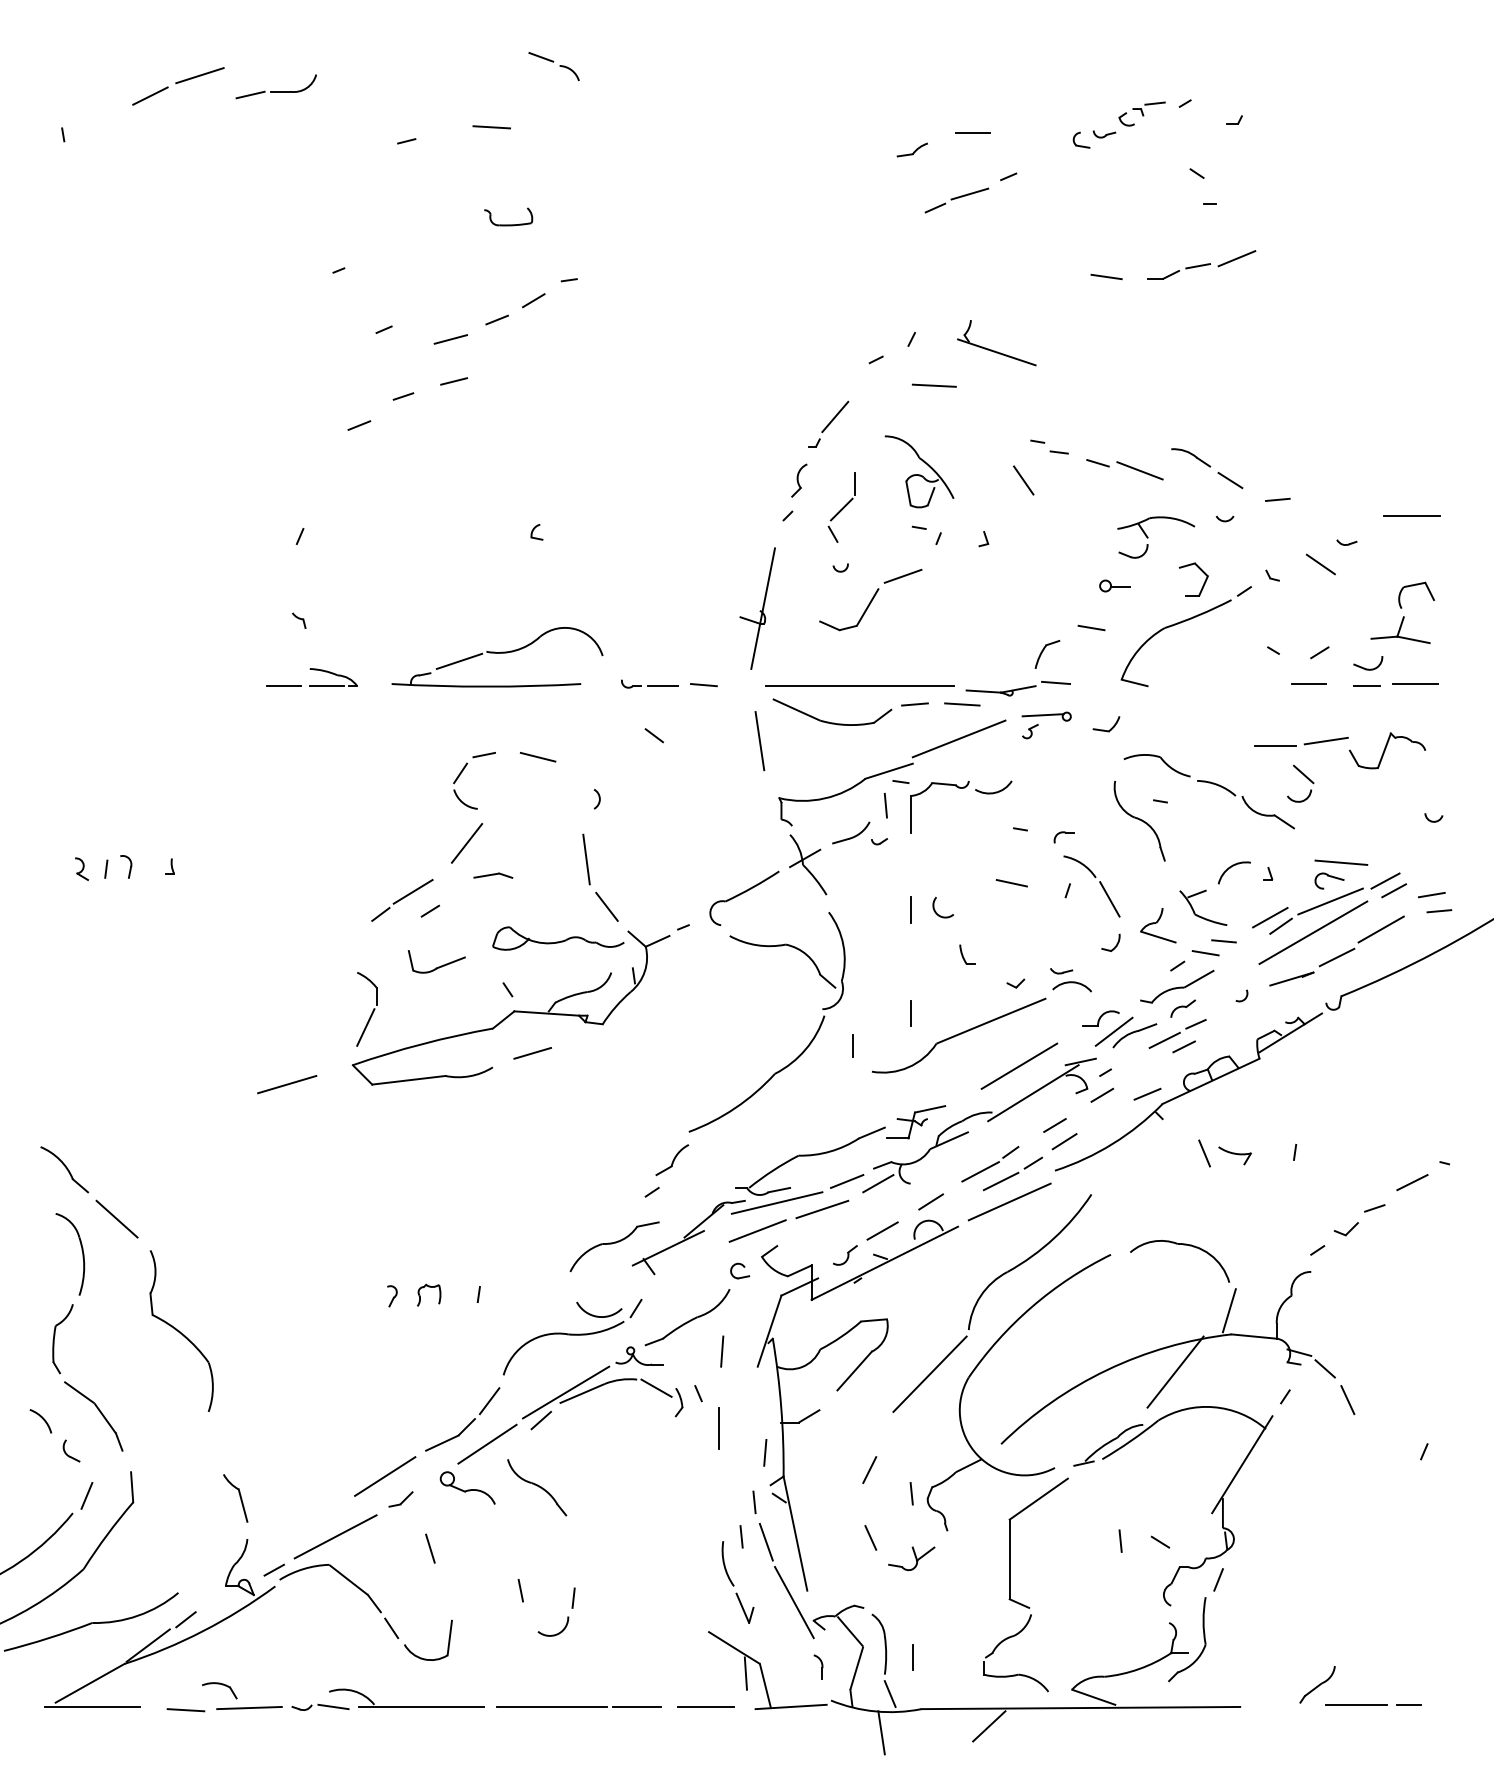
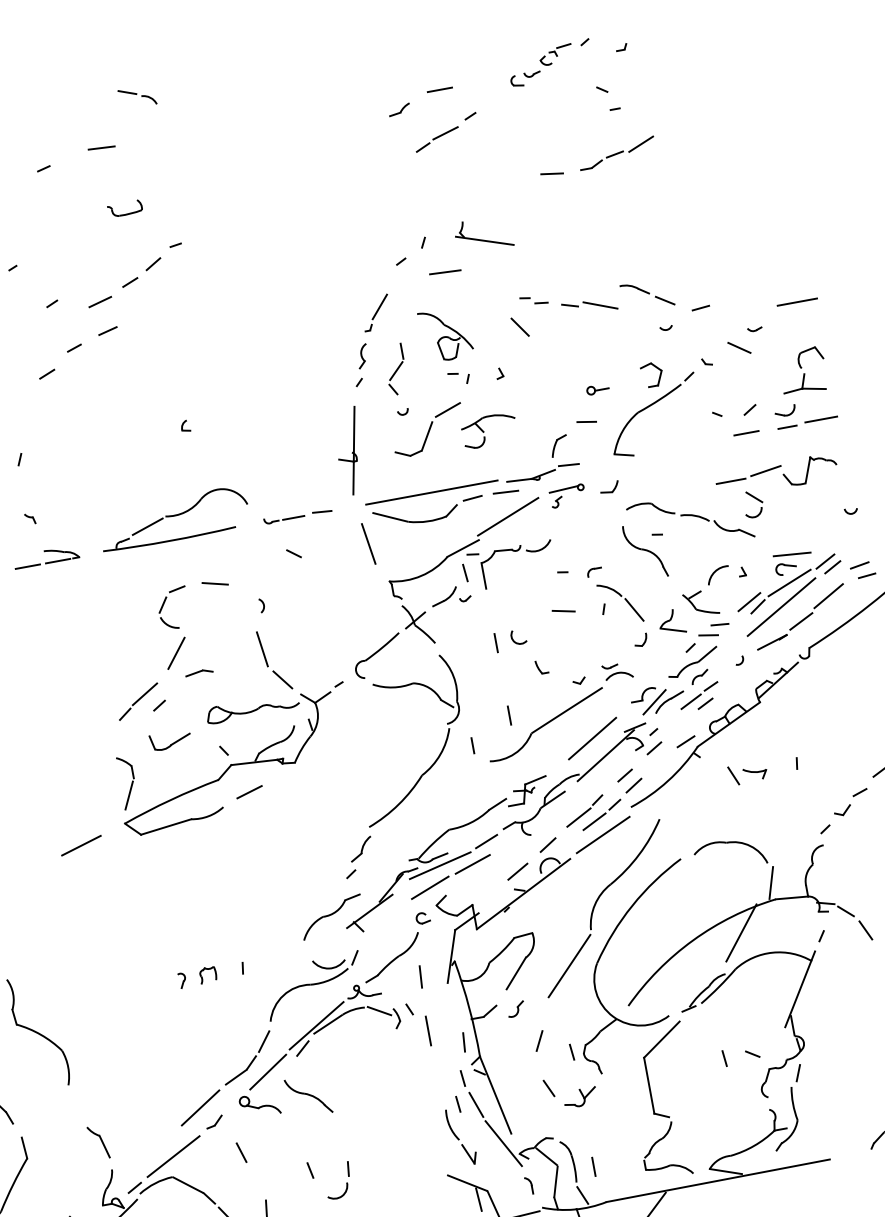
part: (1148, 537) -> (484, 431), moved
line: (878, 1183) -> (508, 838), removed
part: (845, 1255) -> (516, 1009), moved

